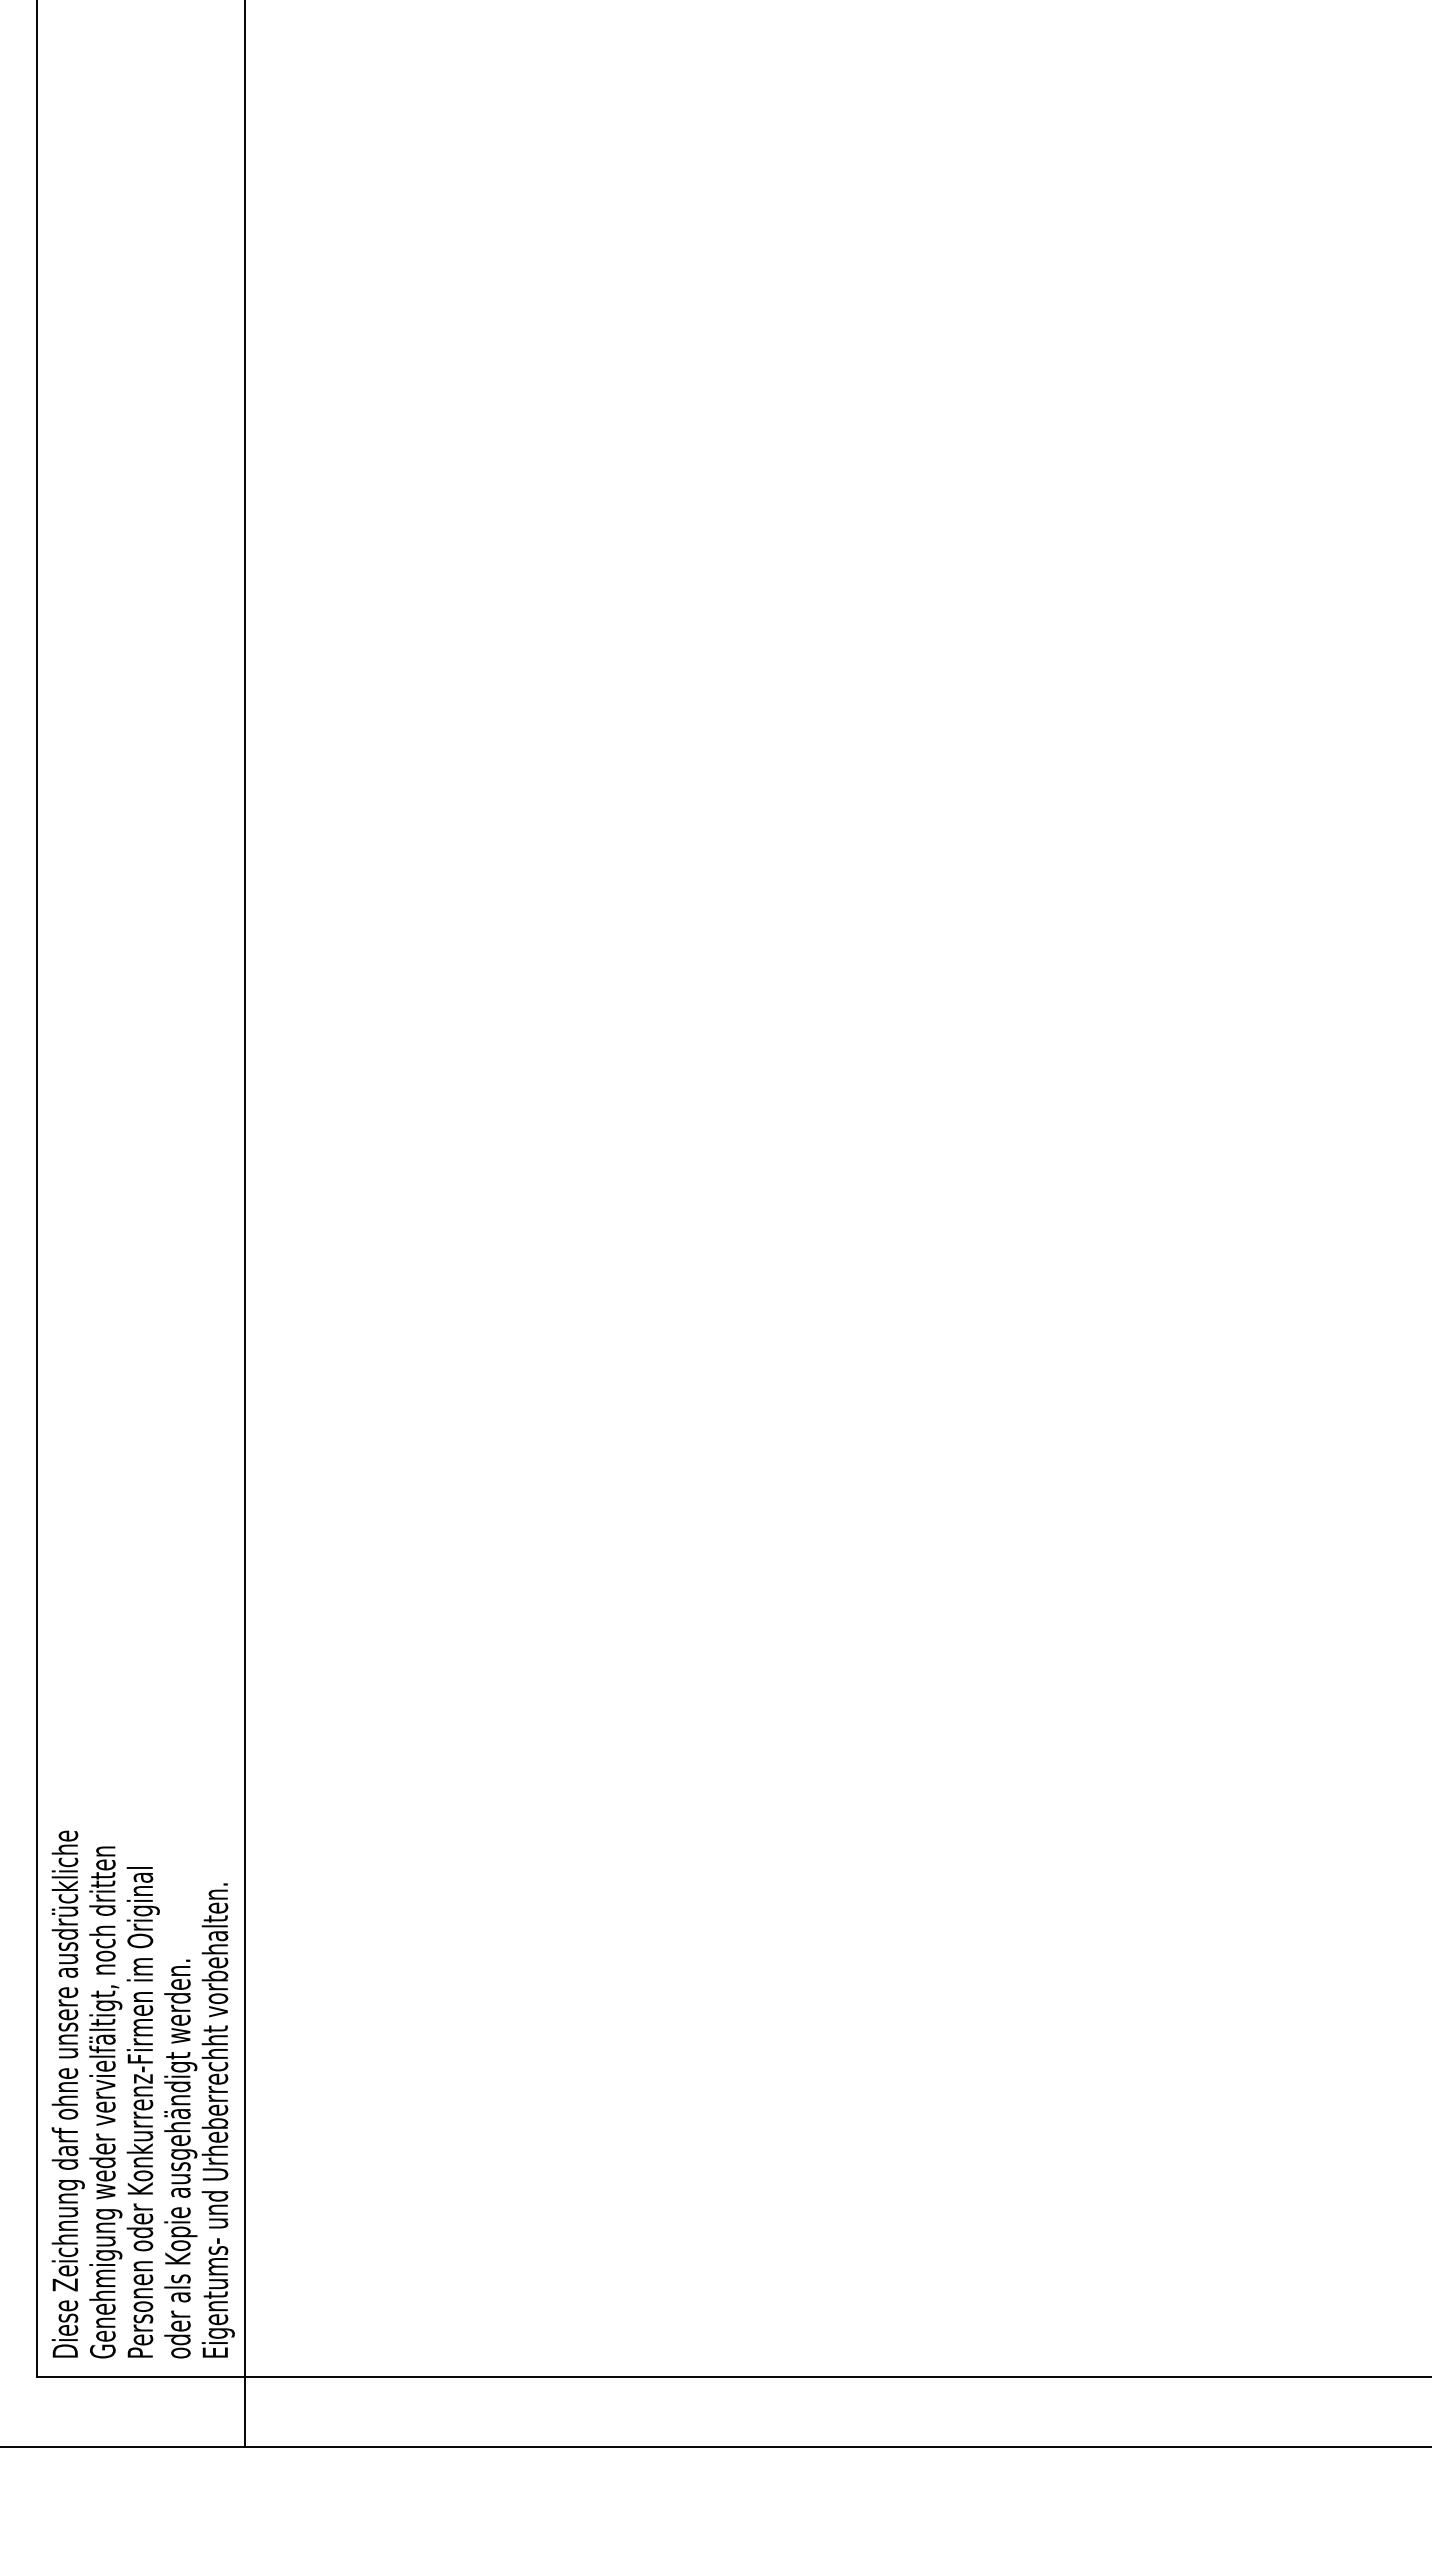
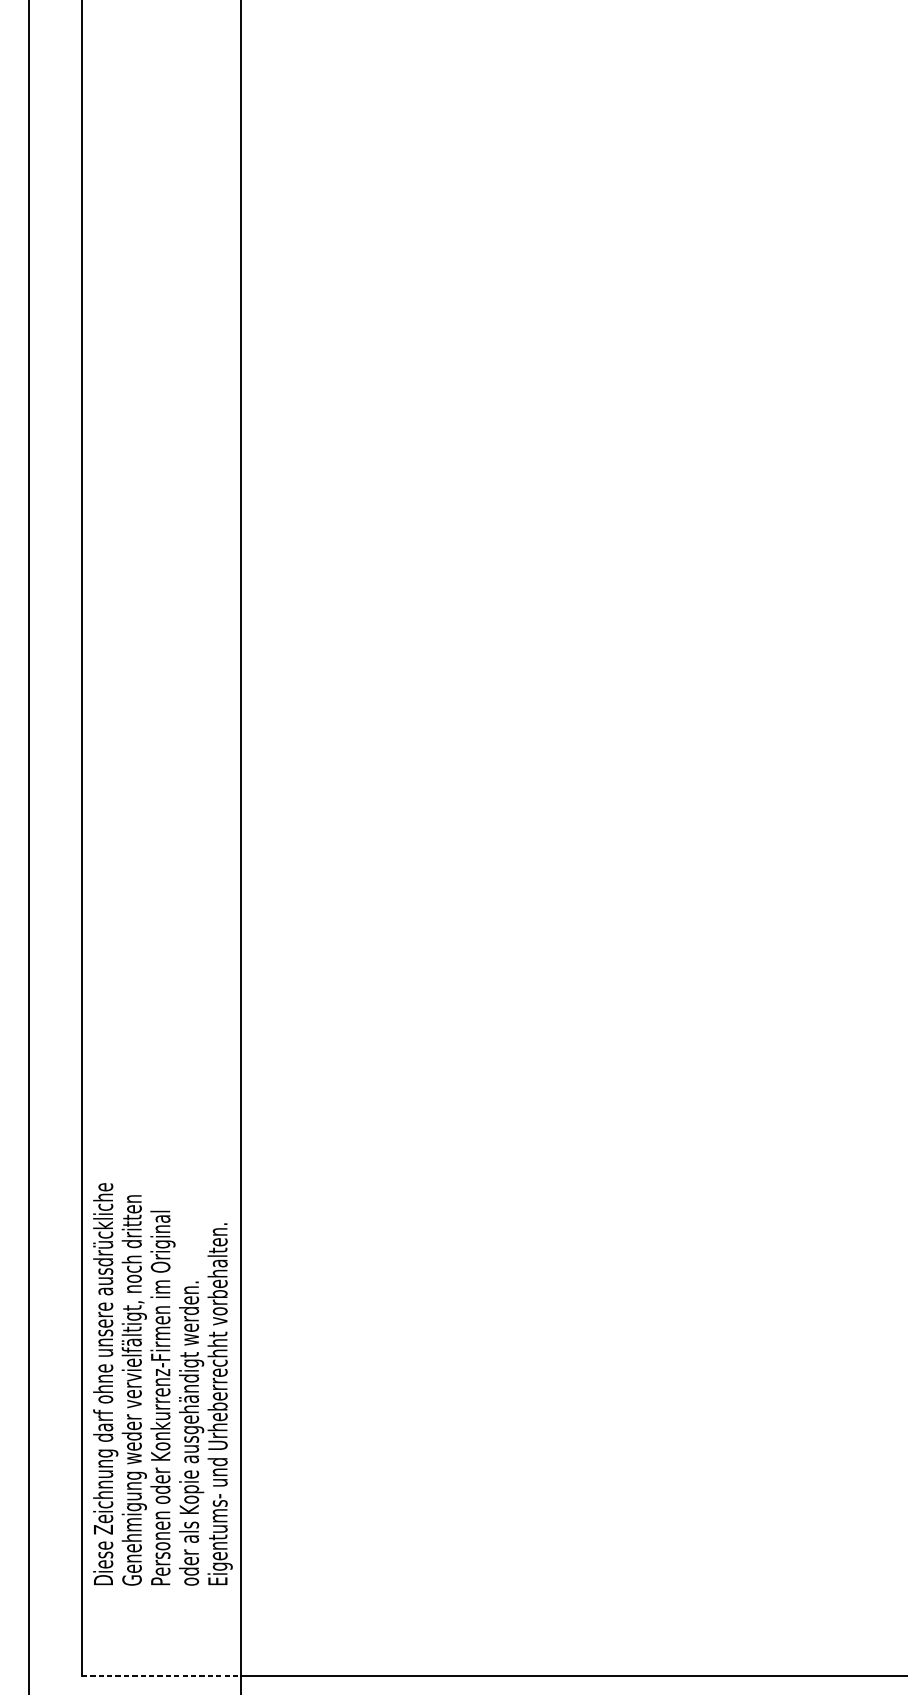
text: (142, 2094) -> (162, 1384), moved
line: (141, 2377) -> (161, 1675), solid -> dashed

